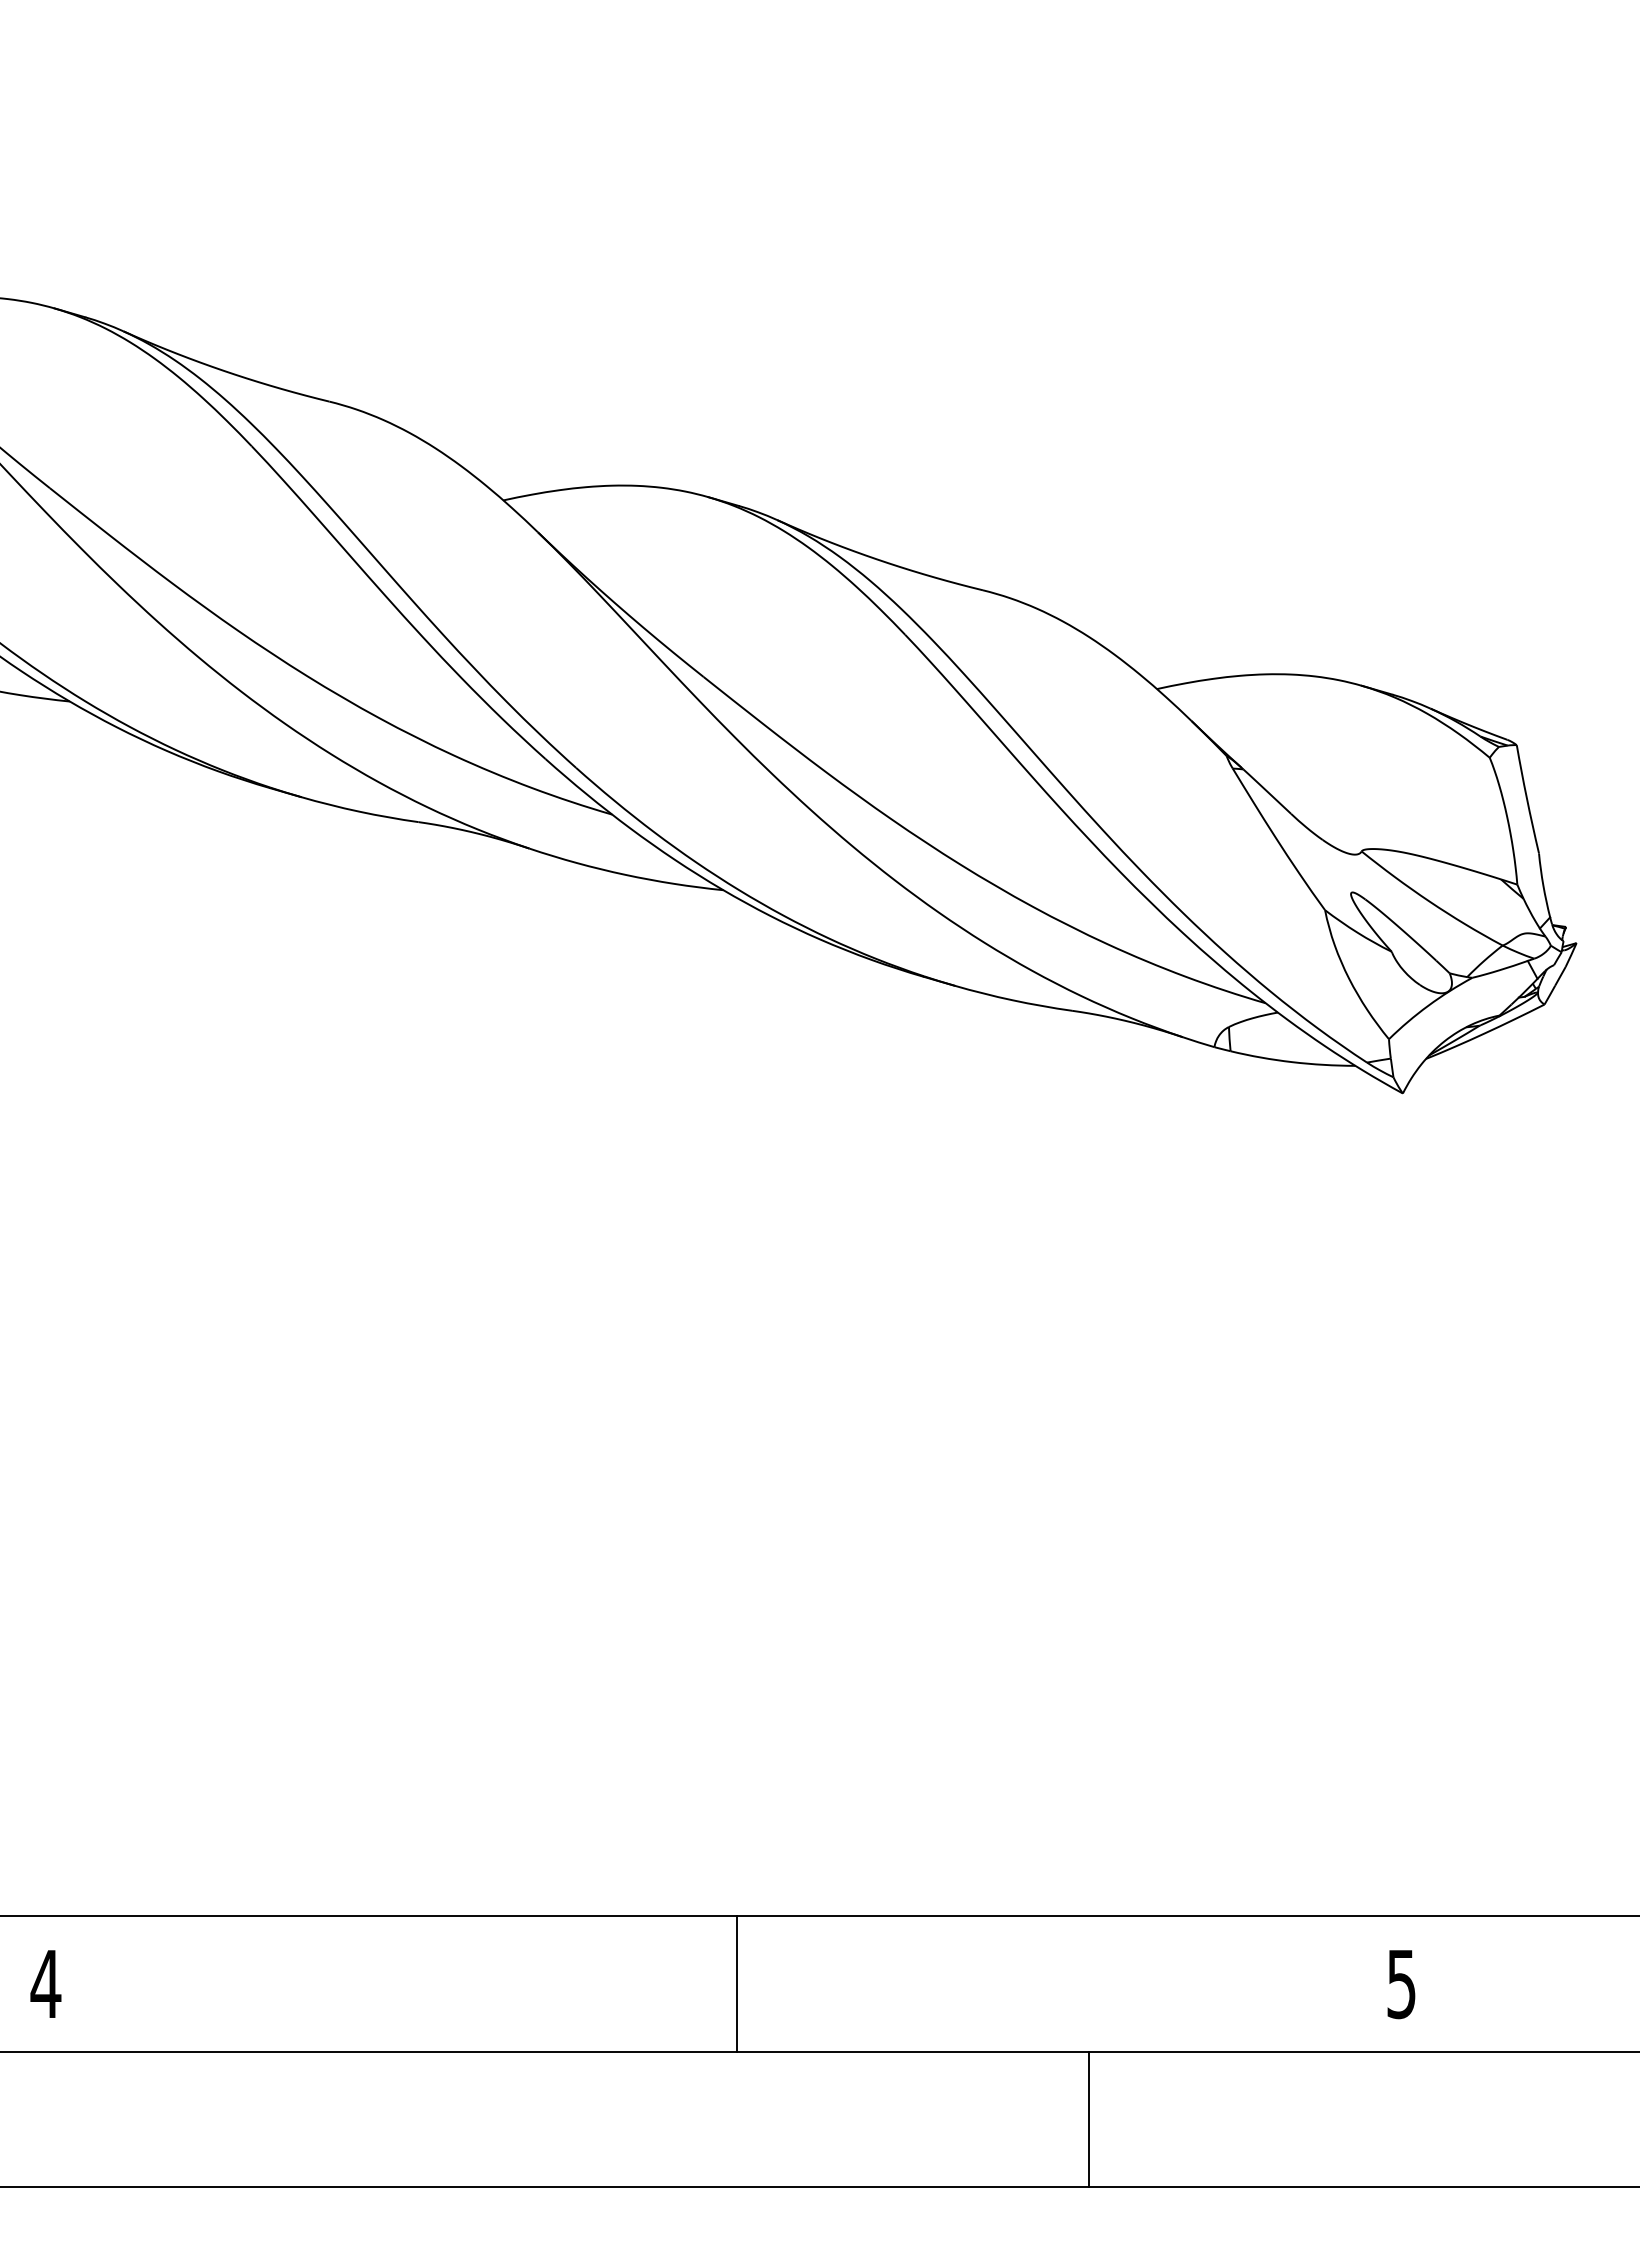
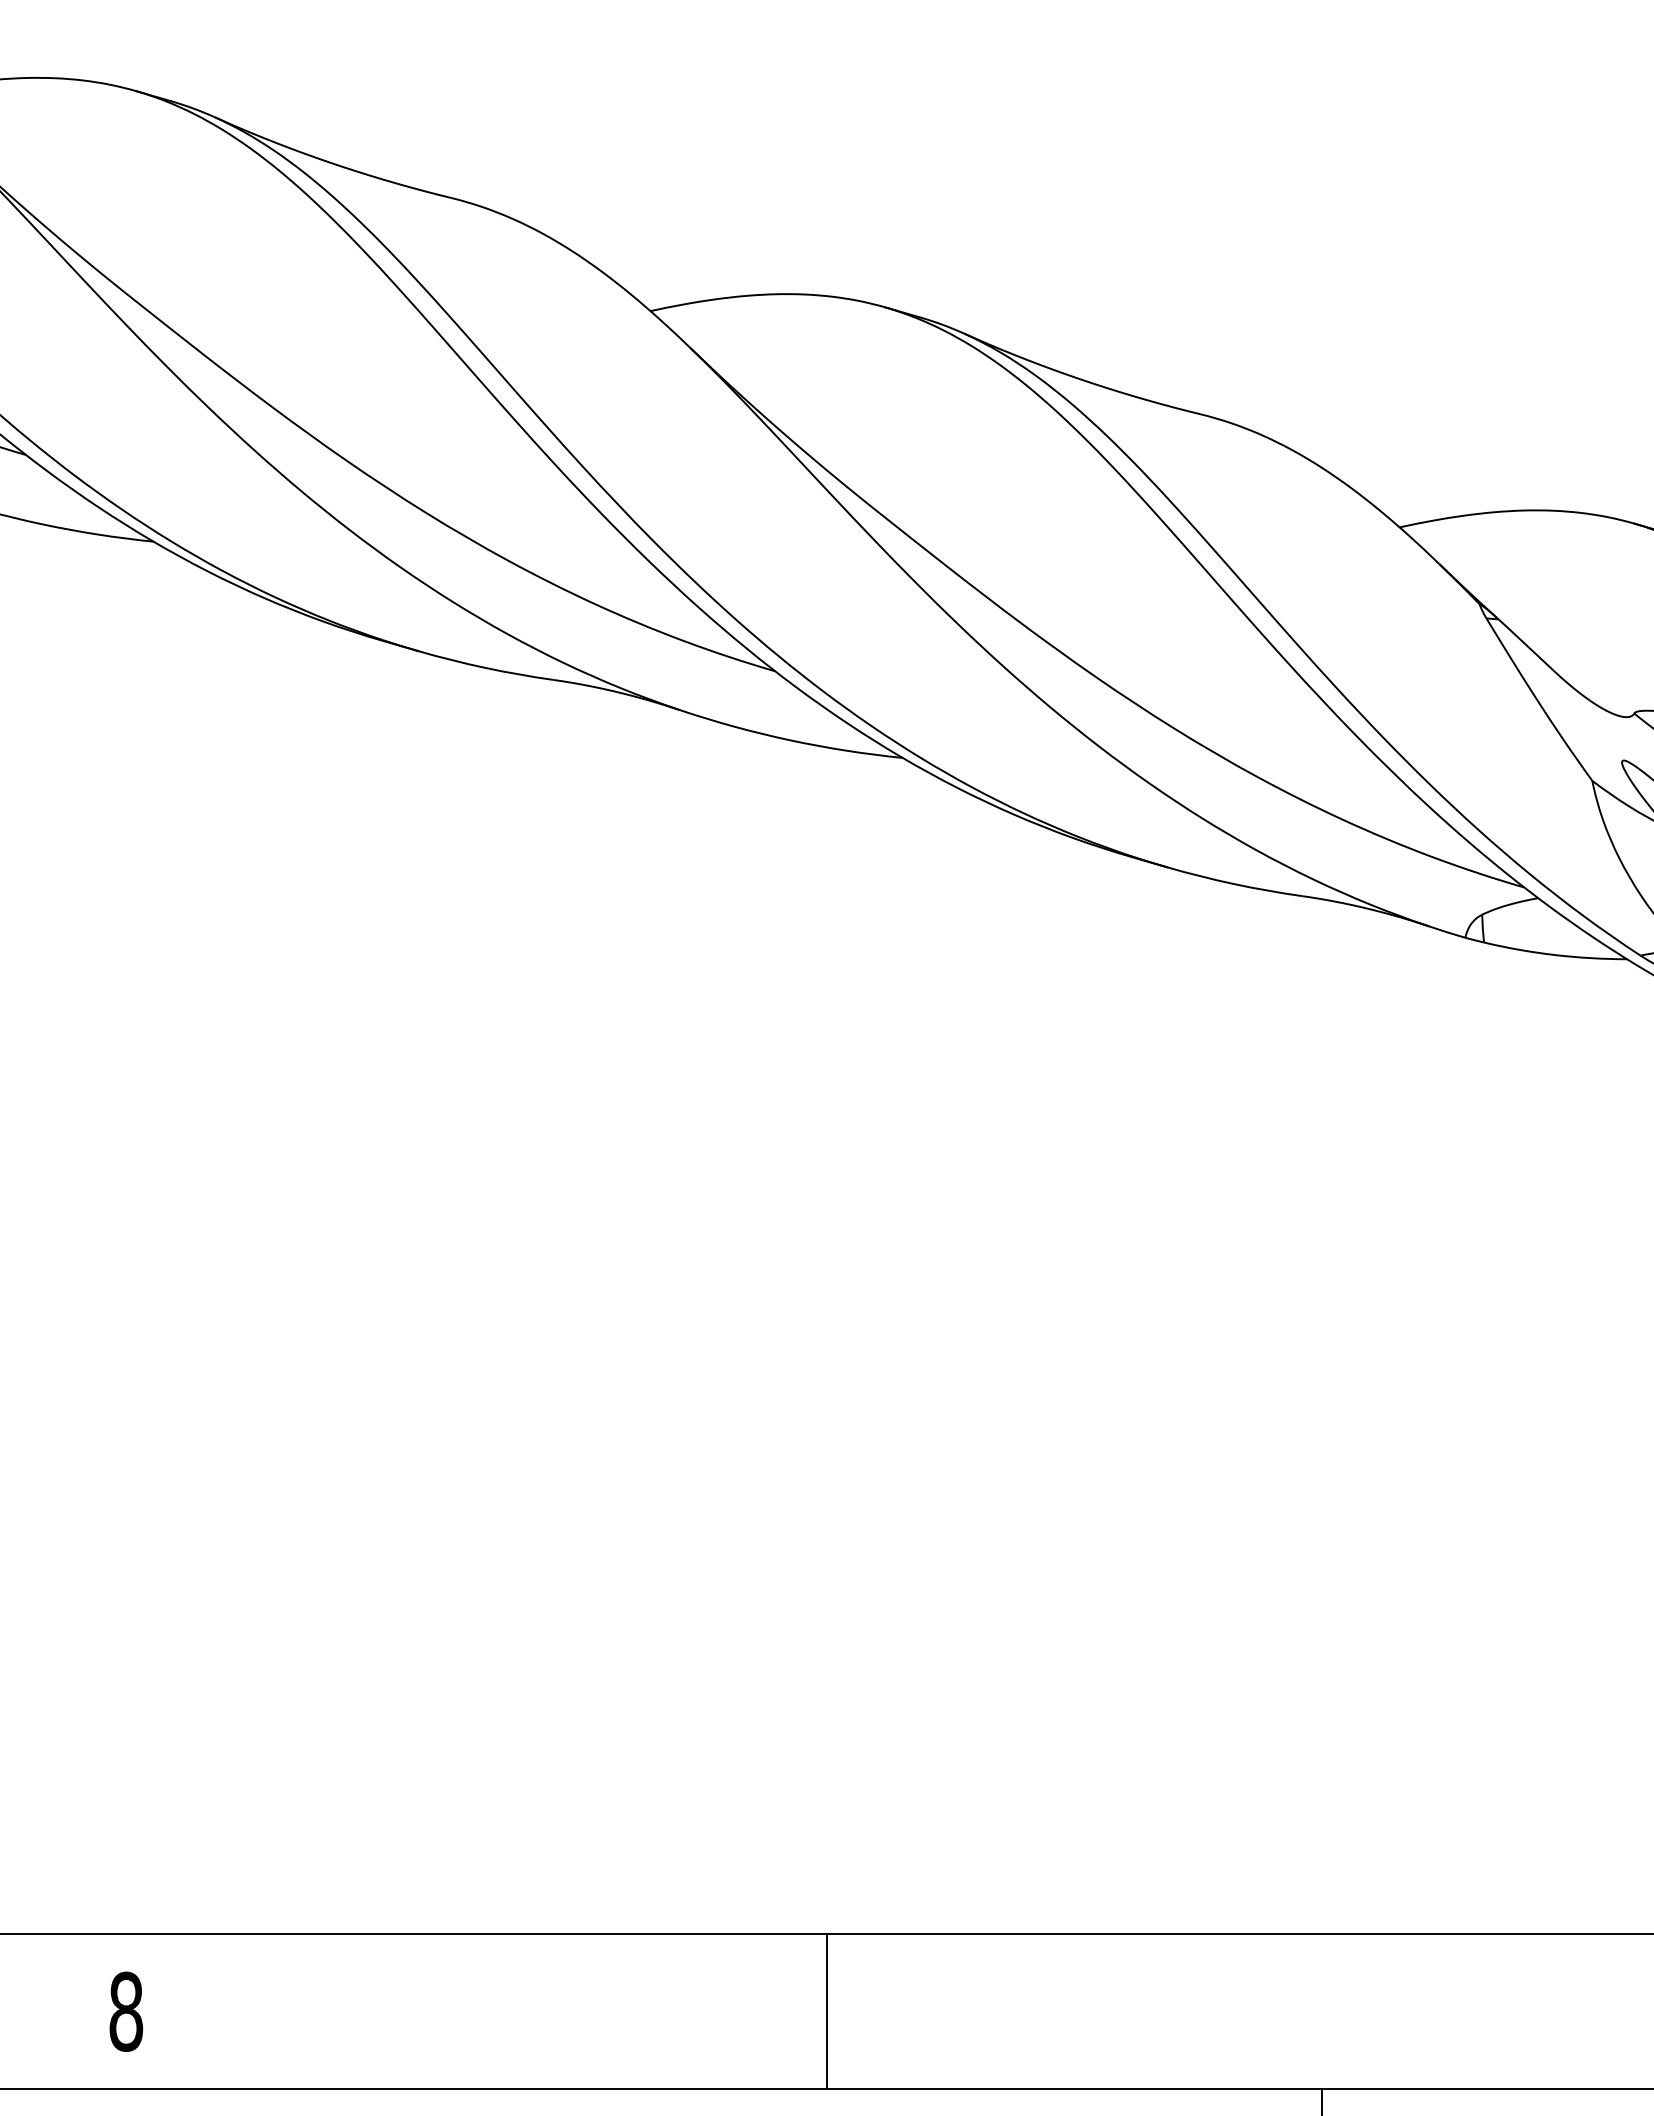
line: (737, 1983) -> (827, 2011), moved
text: (45, 1984) -> (125, 2012), 4 -> 8

